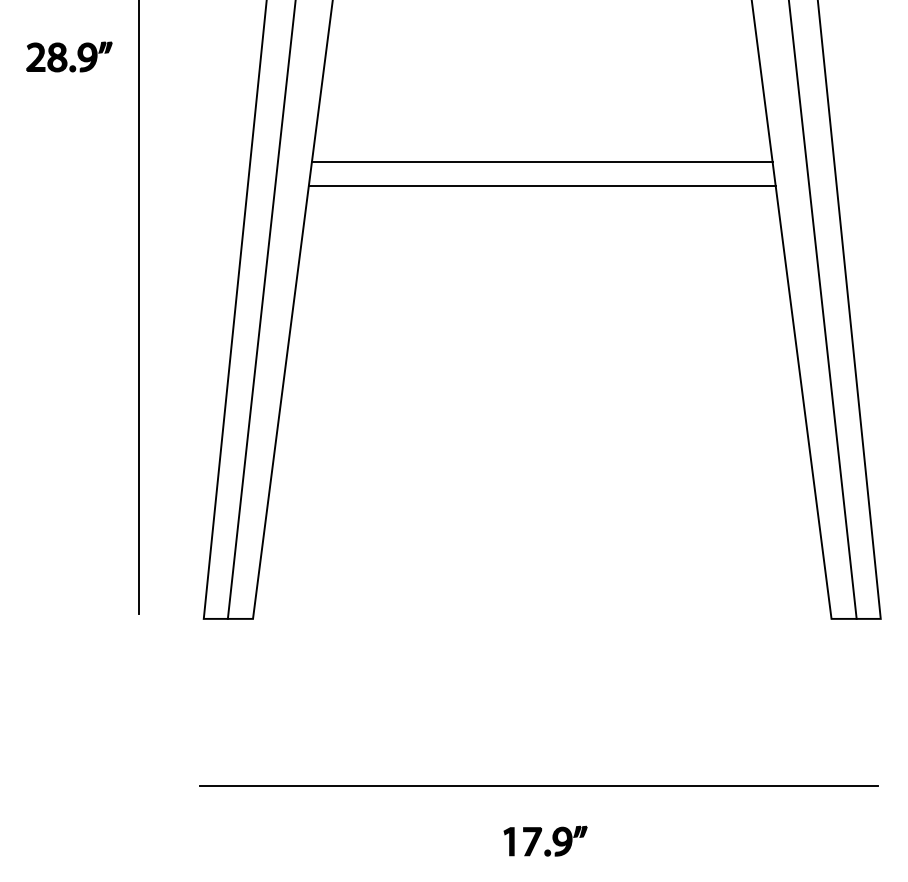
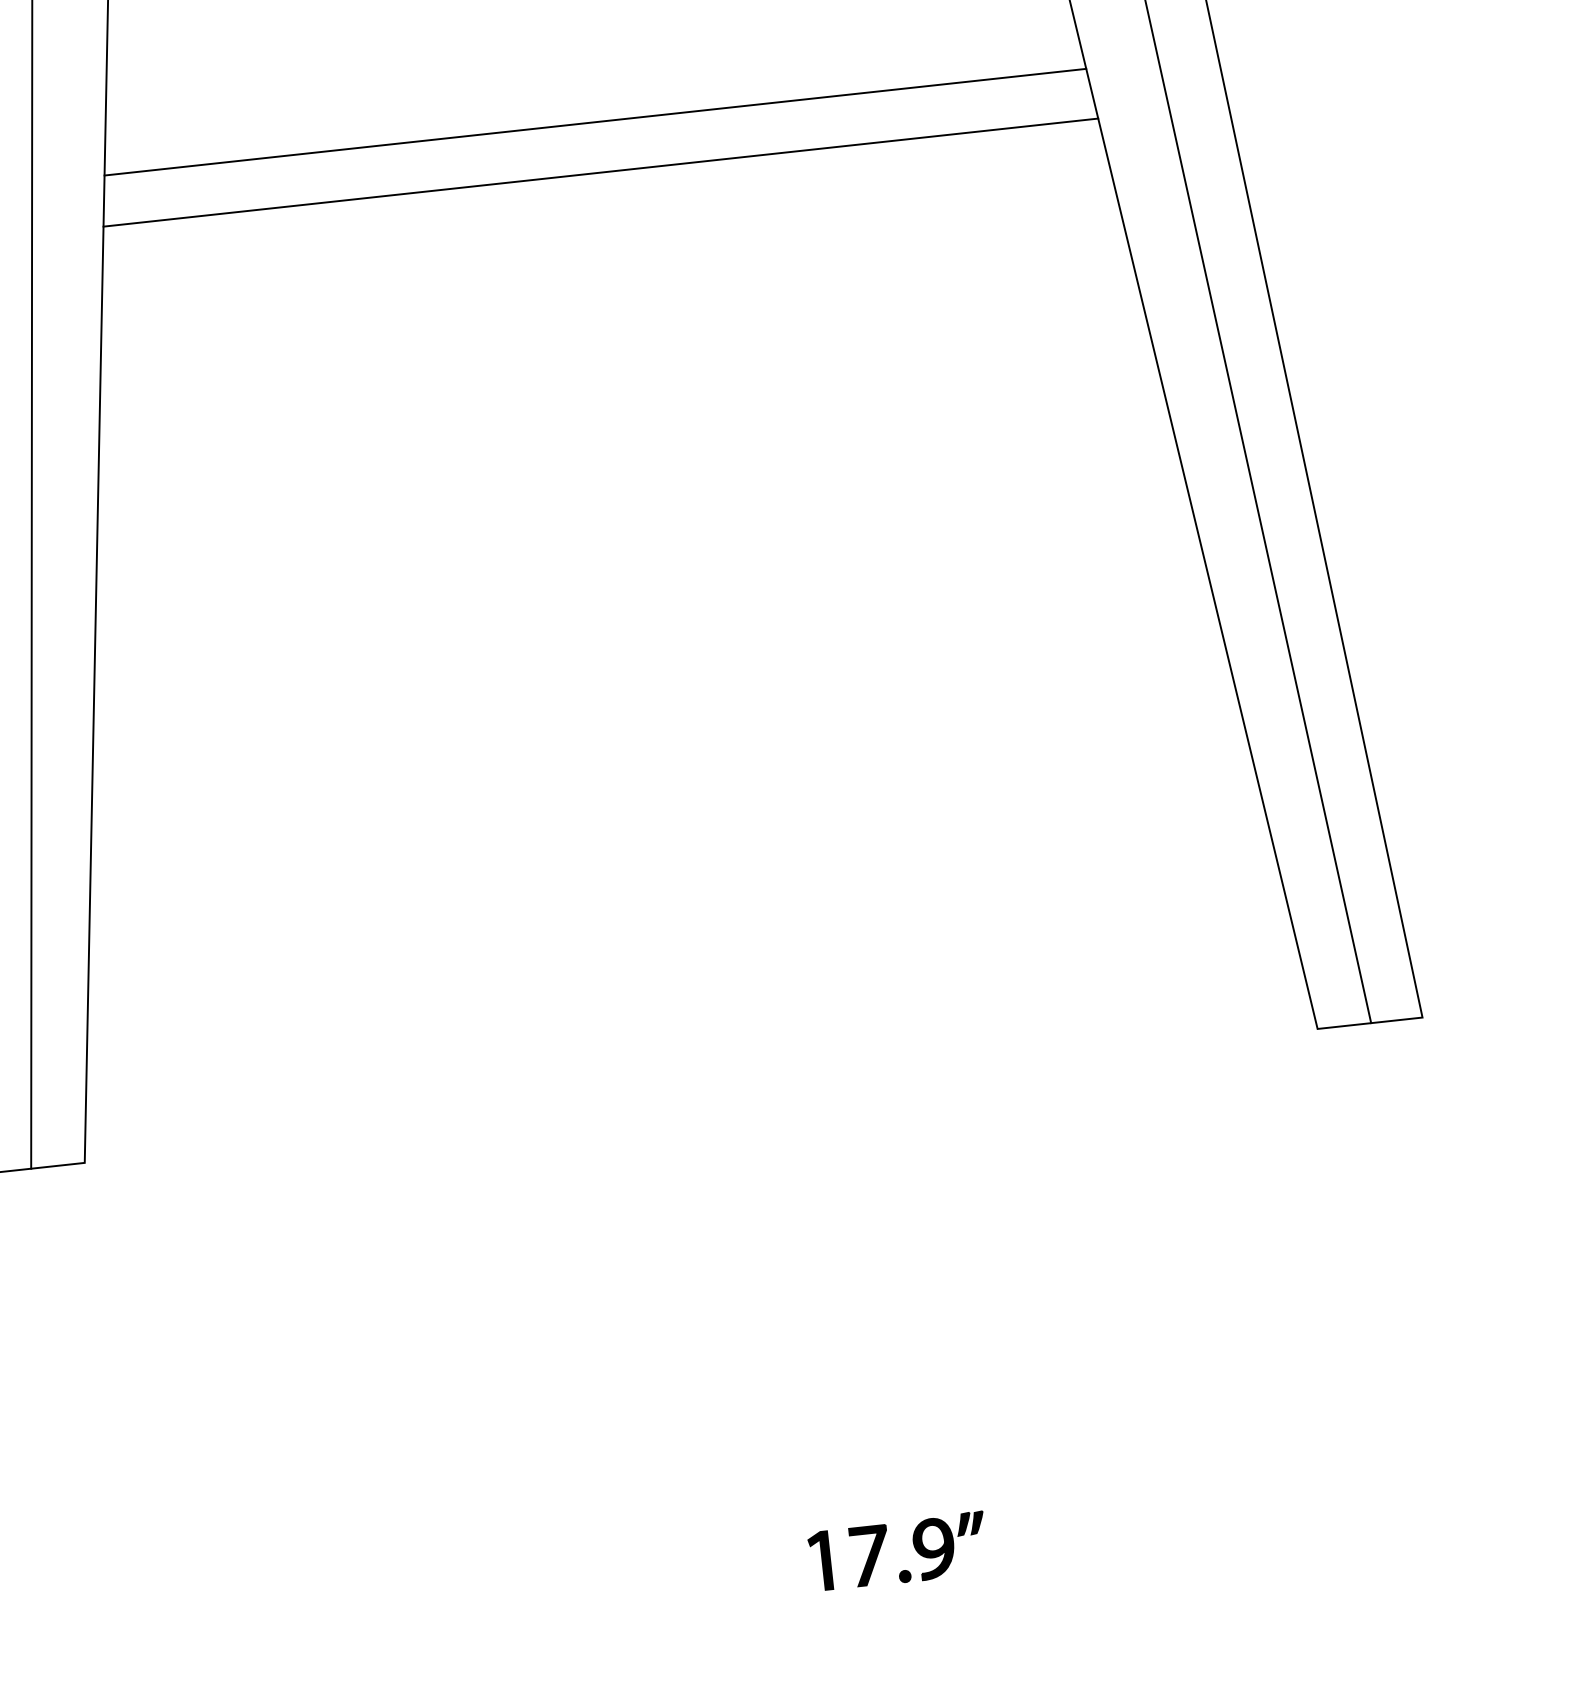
line: (538, 786) -> (731, 1453), removed
part: (552, 839) -> (912, 1546), moved

